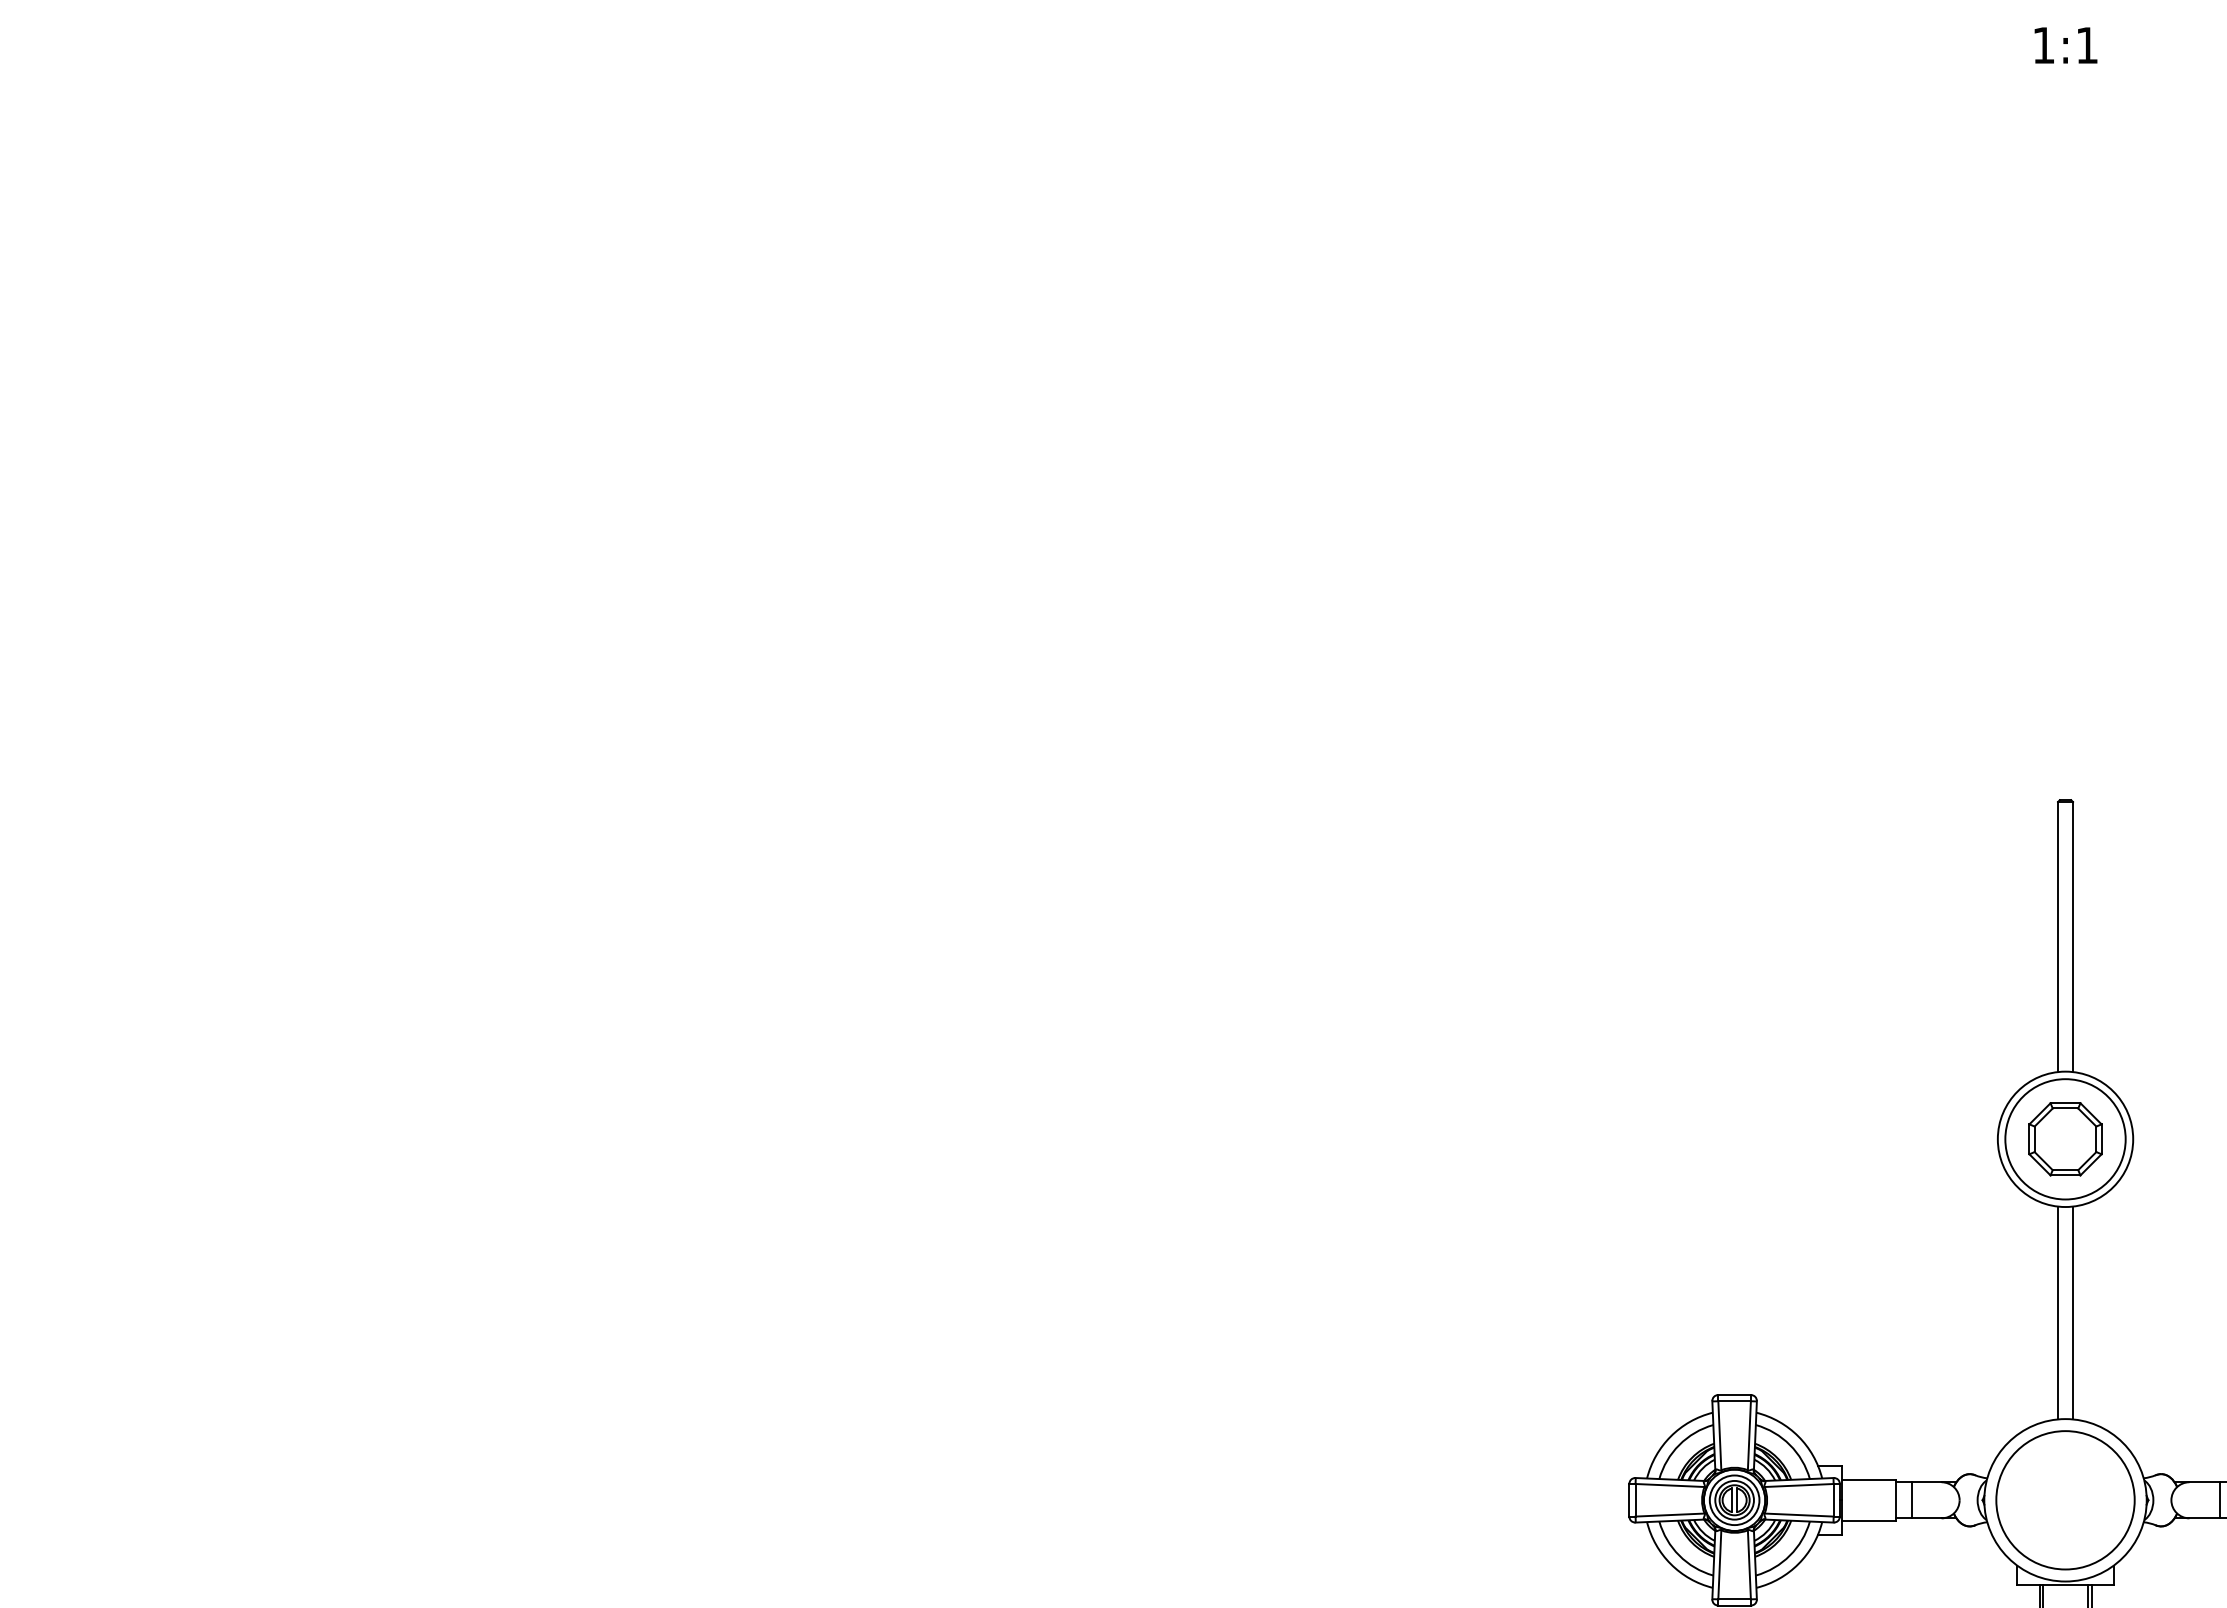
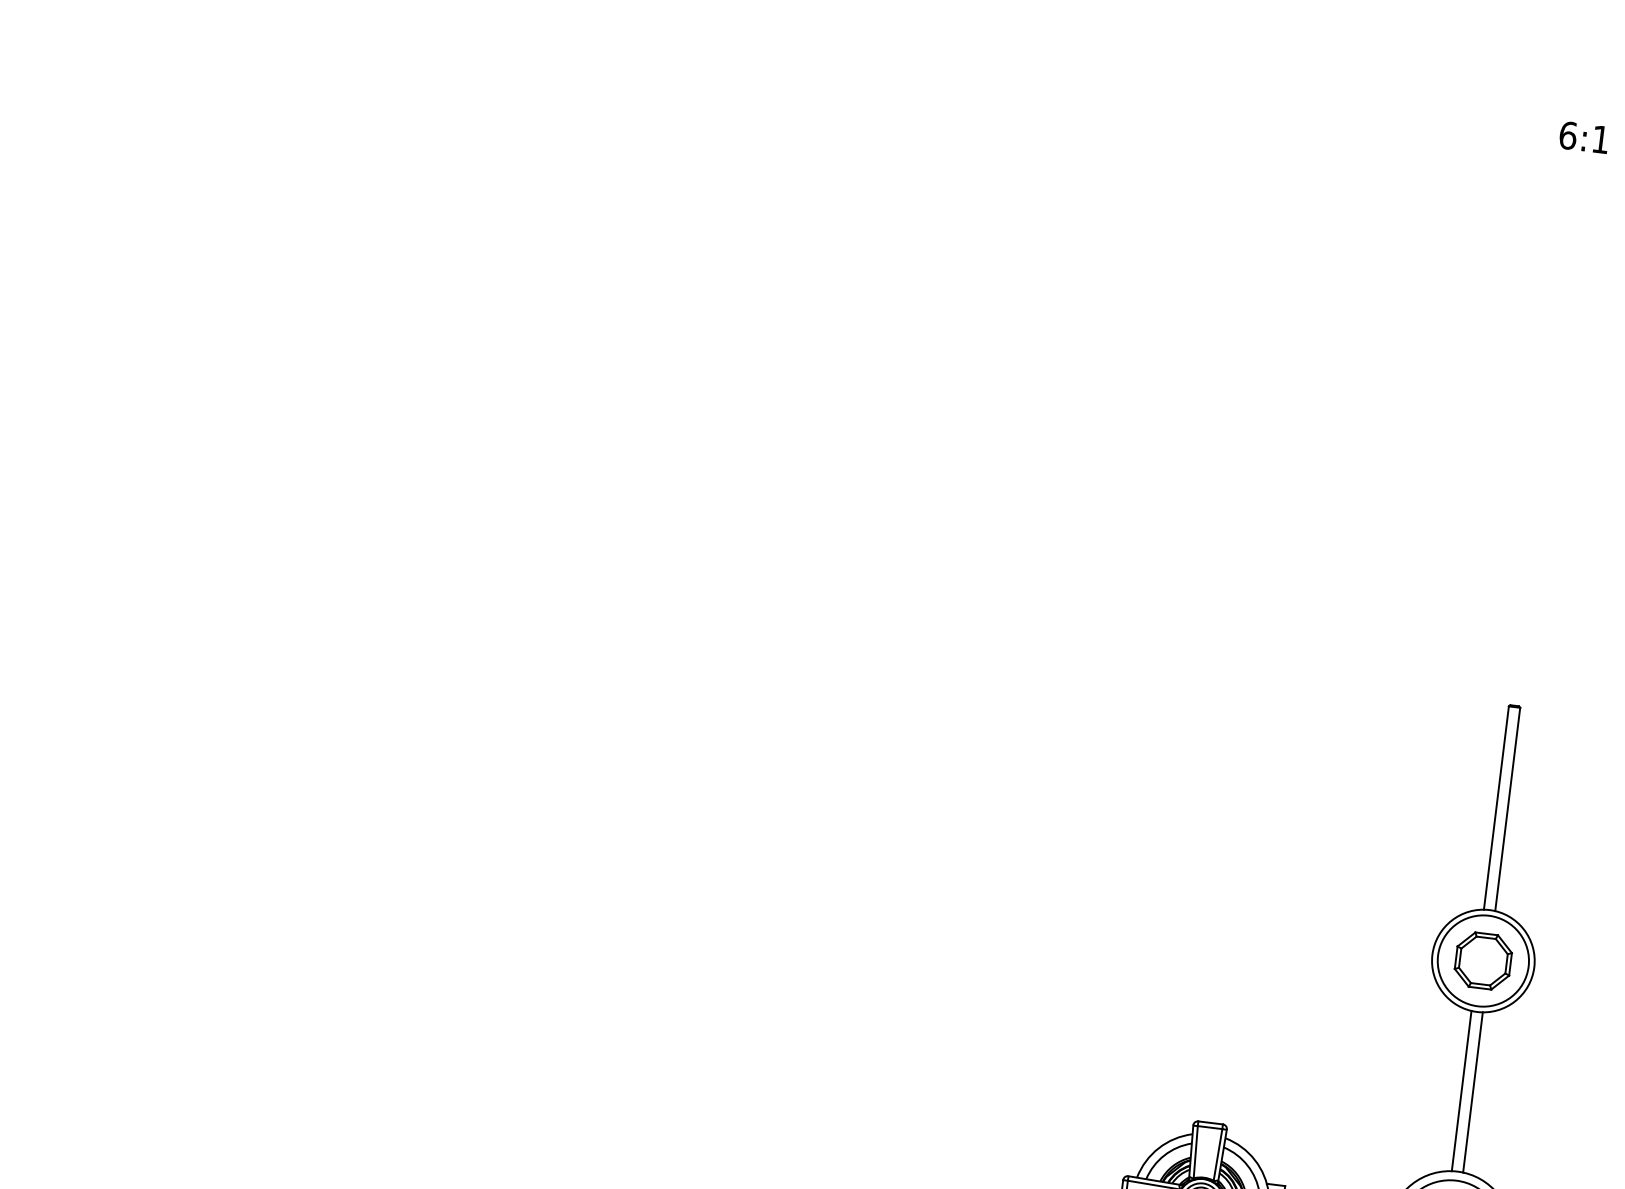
text: (2044, 45) -> (1568, 135), 1:1 -> 6:1

